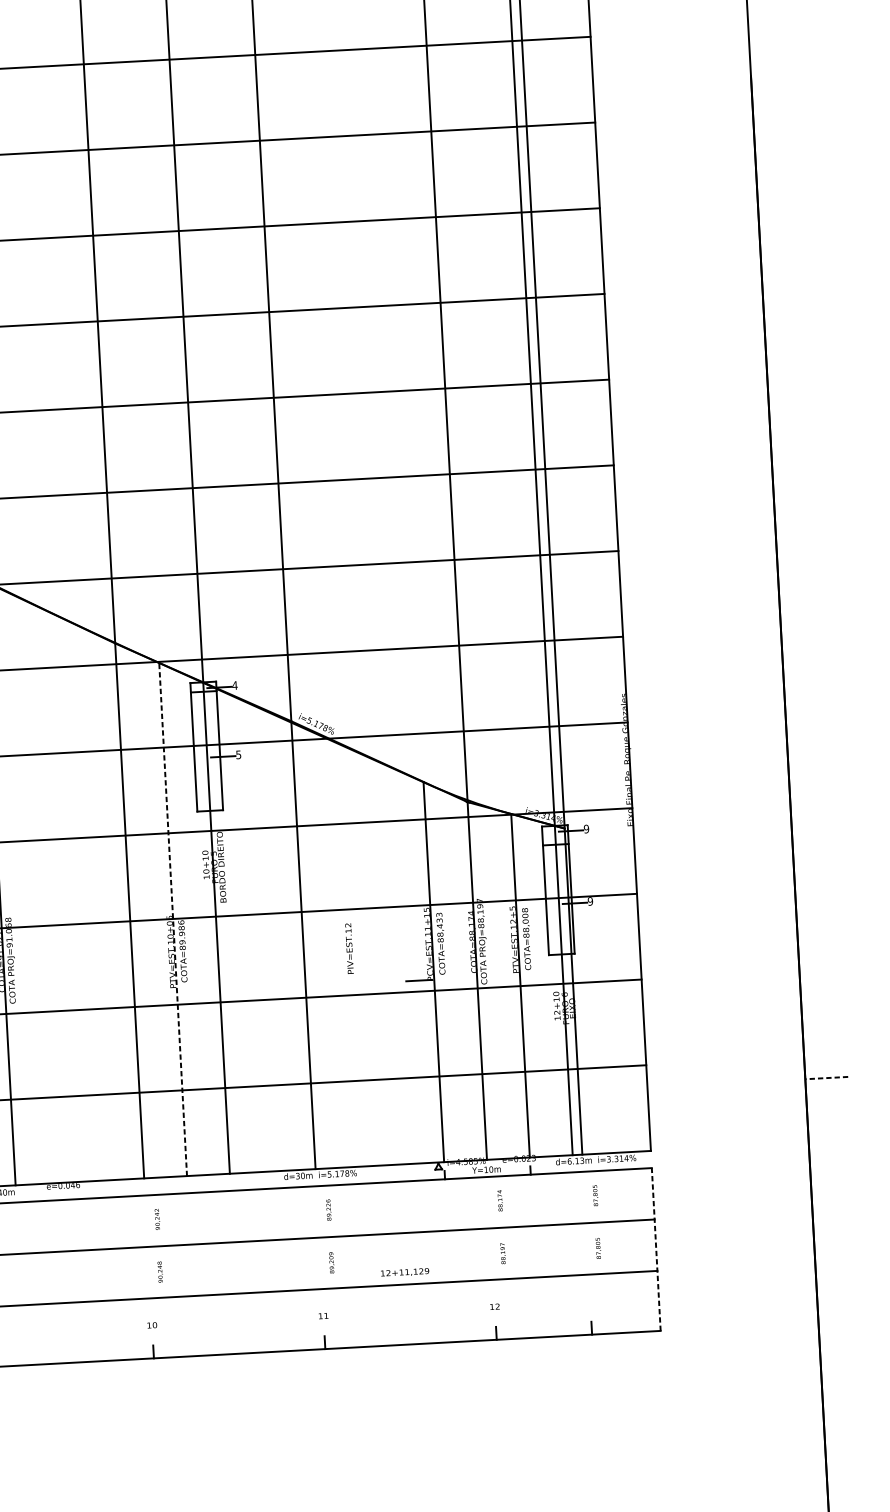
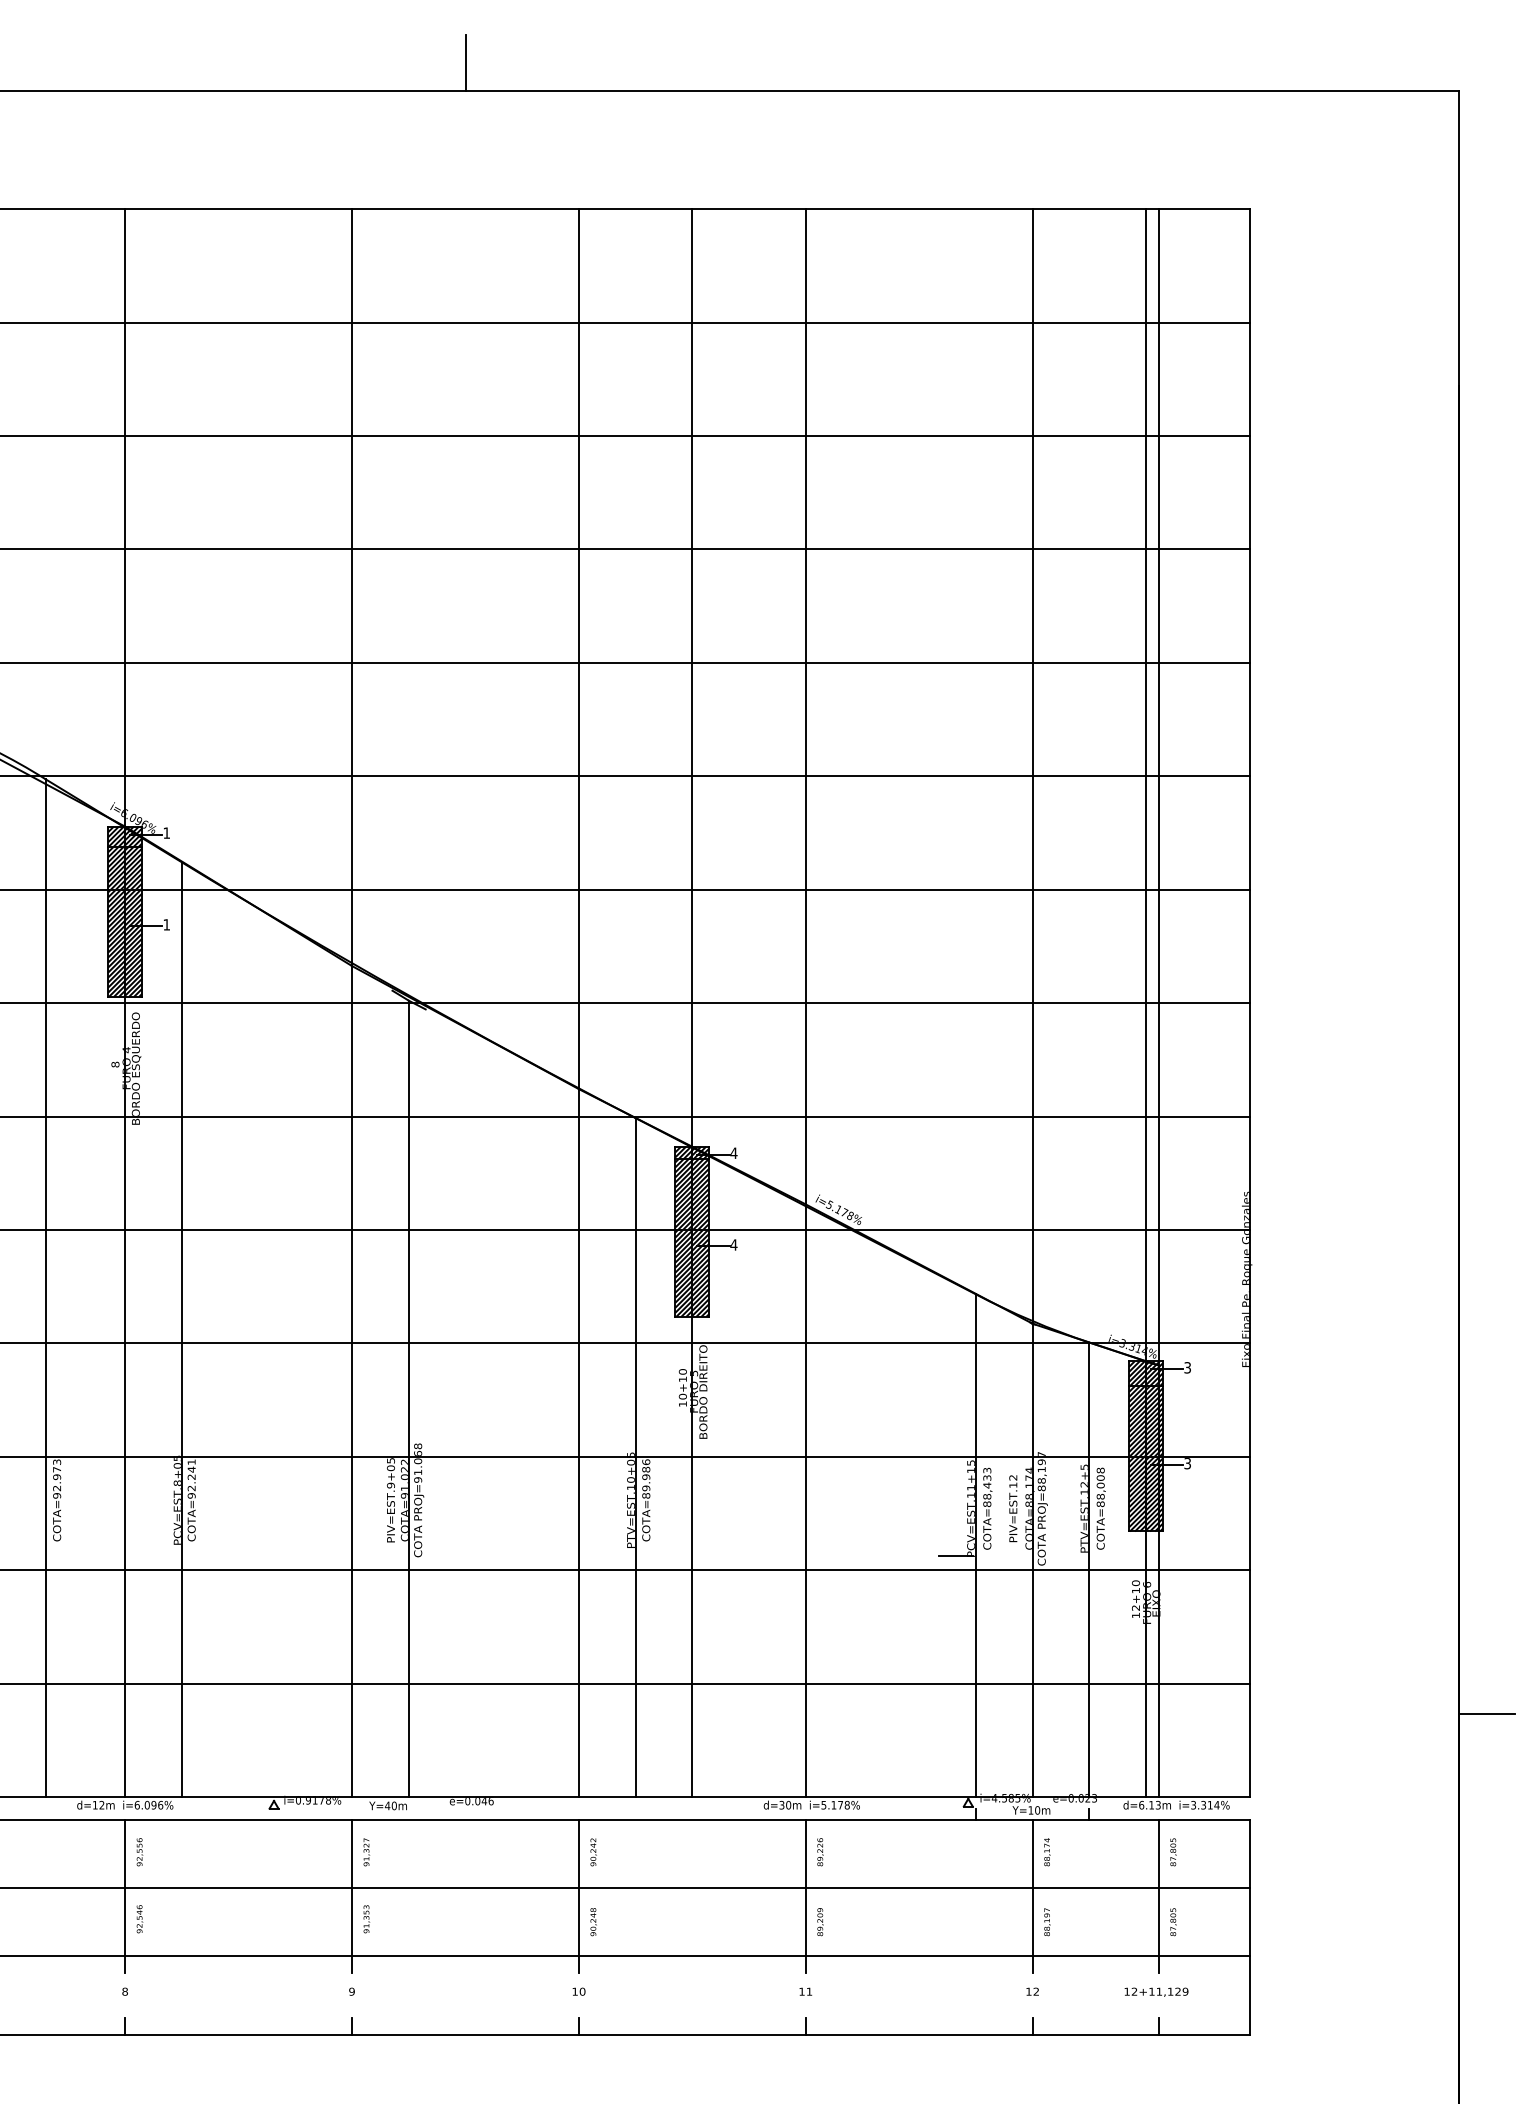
hatch: (206, 746) -> (692, 1231), added
text: (238, 754) -> (733, 1244), 5 -> 4
text: (586, 828) -> (1187, 1367), 9 -> 3
hatch: (558, 890) -> (1146, 1446), added
text: (590, 901) -> (1187, 1463), 9 -> 3
line: (173, 919) -> (635, 1457), dashed -> solid
text: (349, 948) -> (1013, 1508), moved
line: (826, 1078) -> (1486, 1713), dashed -> solid
line: (586, 1229) -> (1158, 1896), added
line: (490, 1234) -> (1032, 1896), added
line: (319, 1244) -> (805, 1896), added
line: (656, 1249) -> (1249, 1927), dashed -> solid
line: (147, 1253) -> (578, 1896), added
text: (405, 1272) -> (1156, 1991), moved

